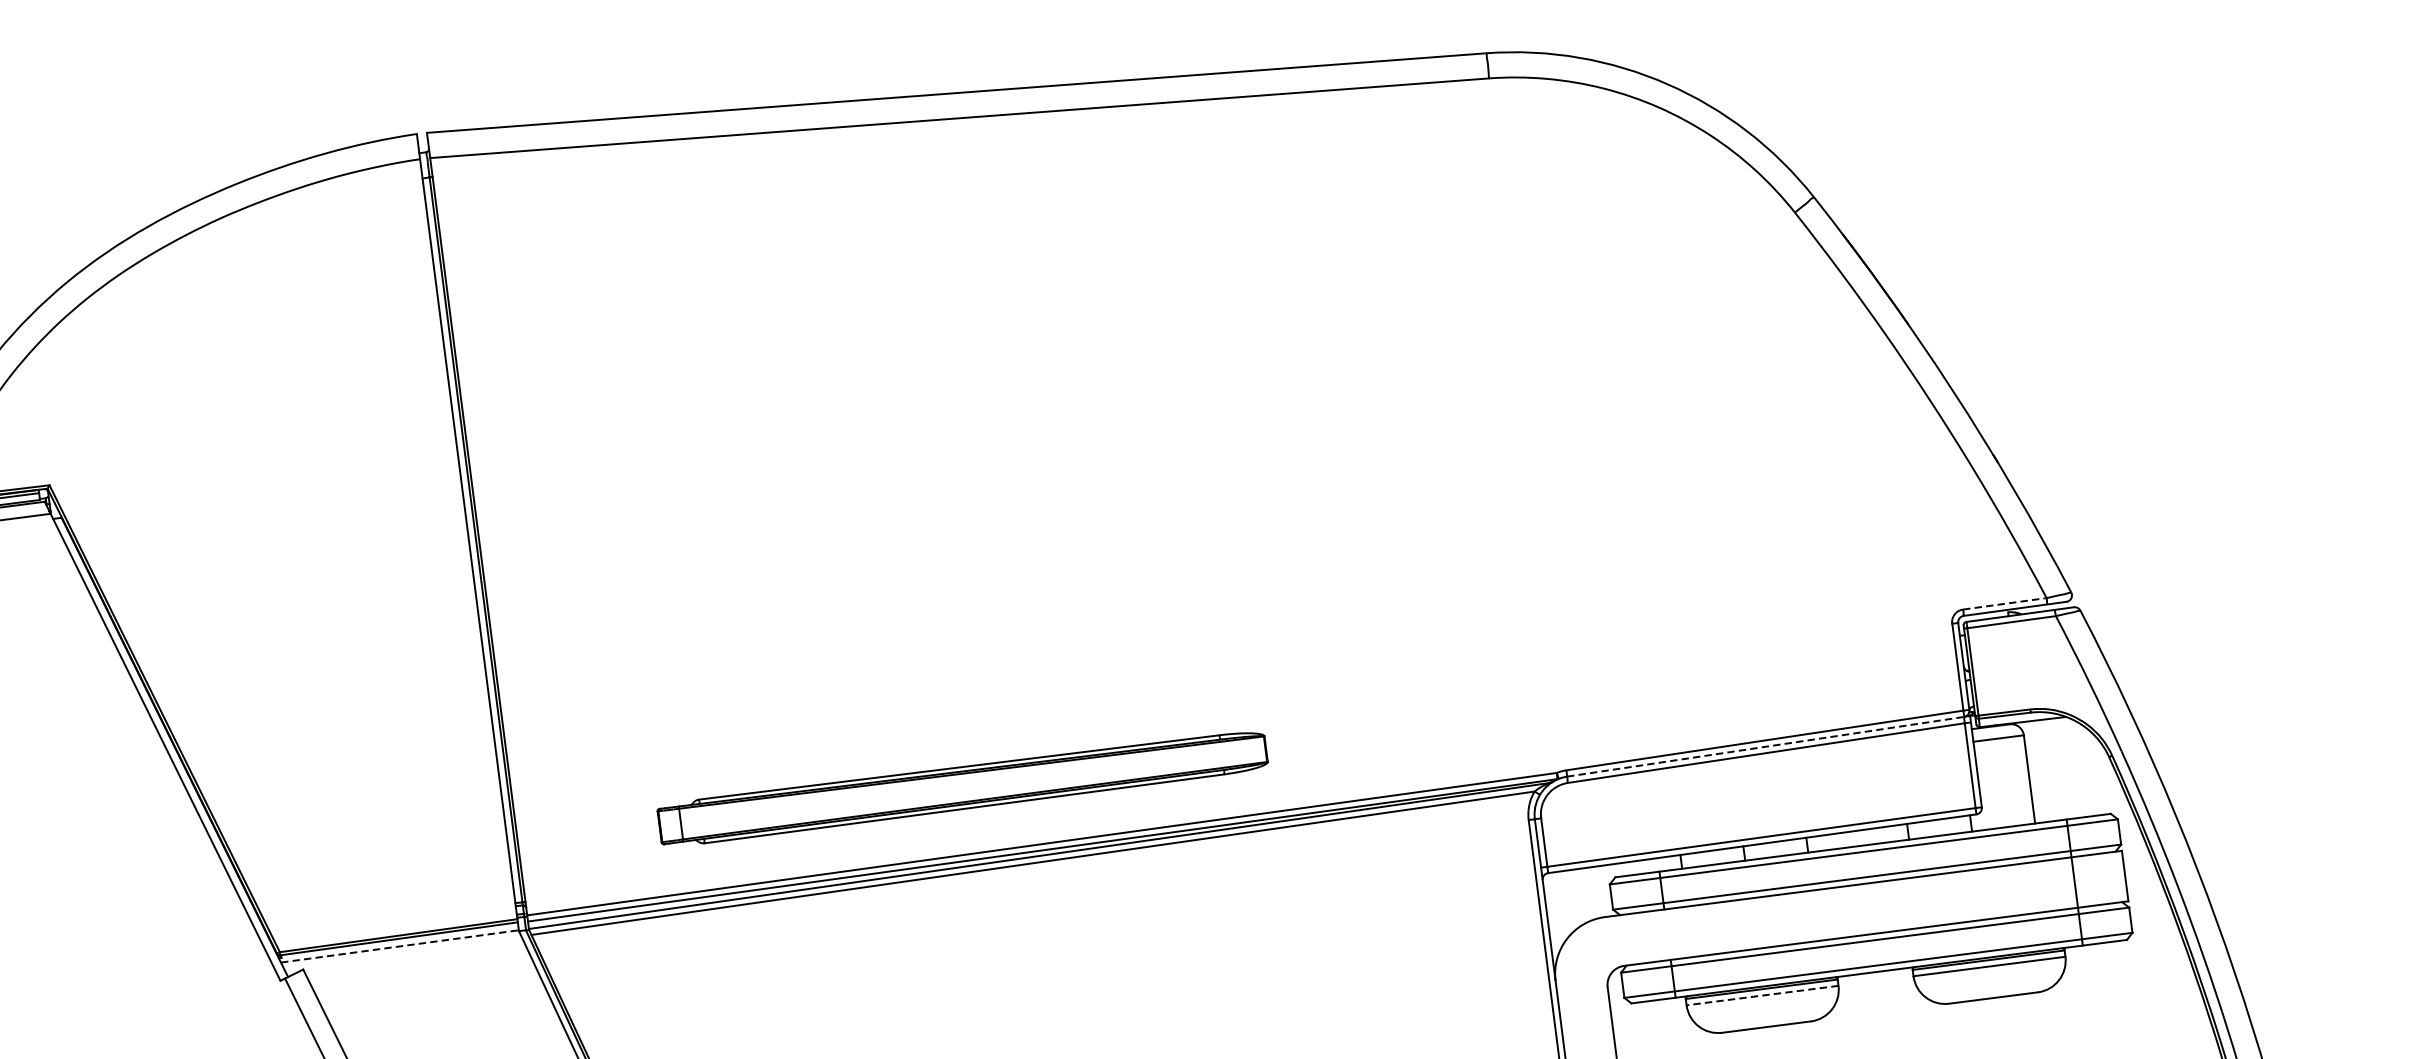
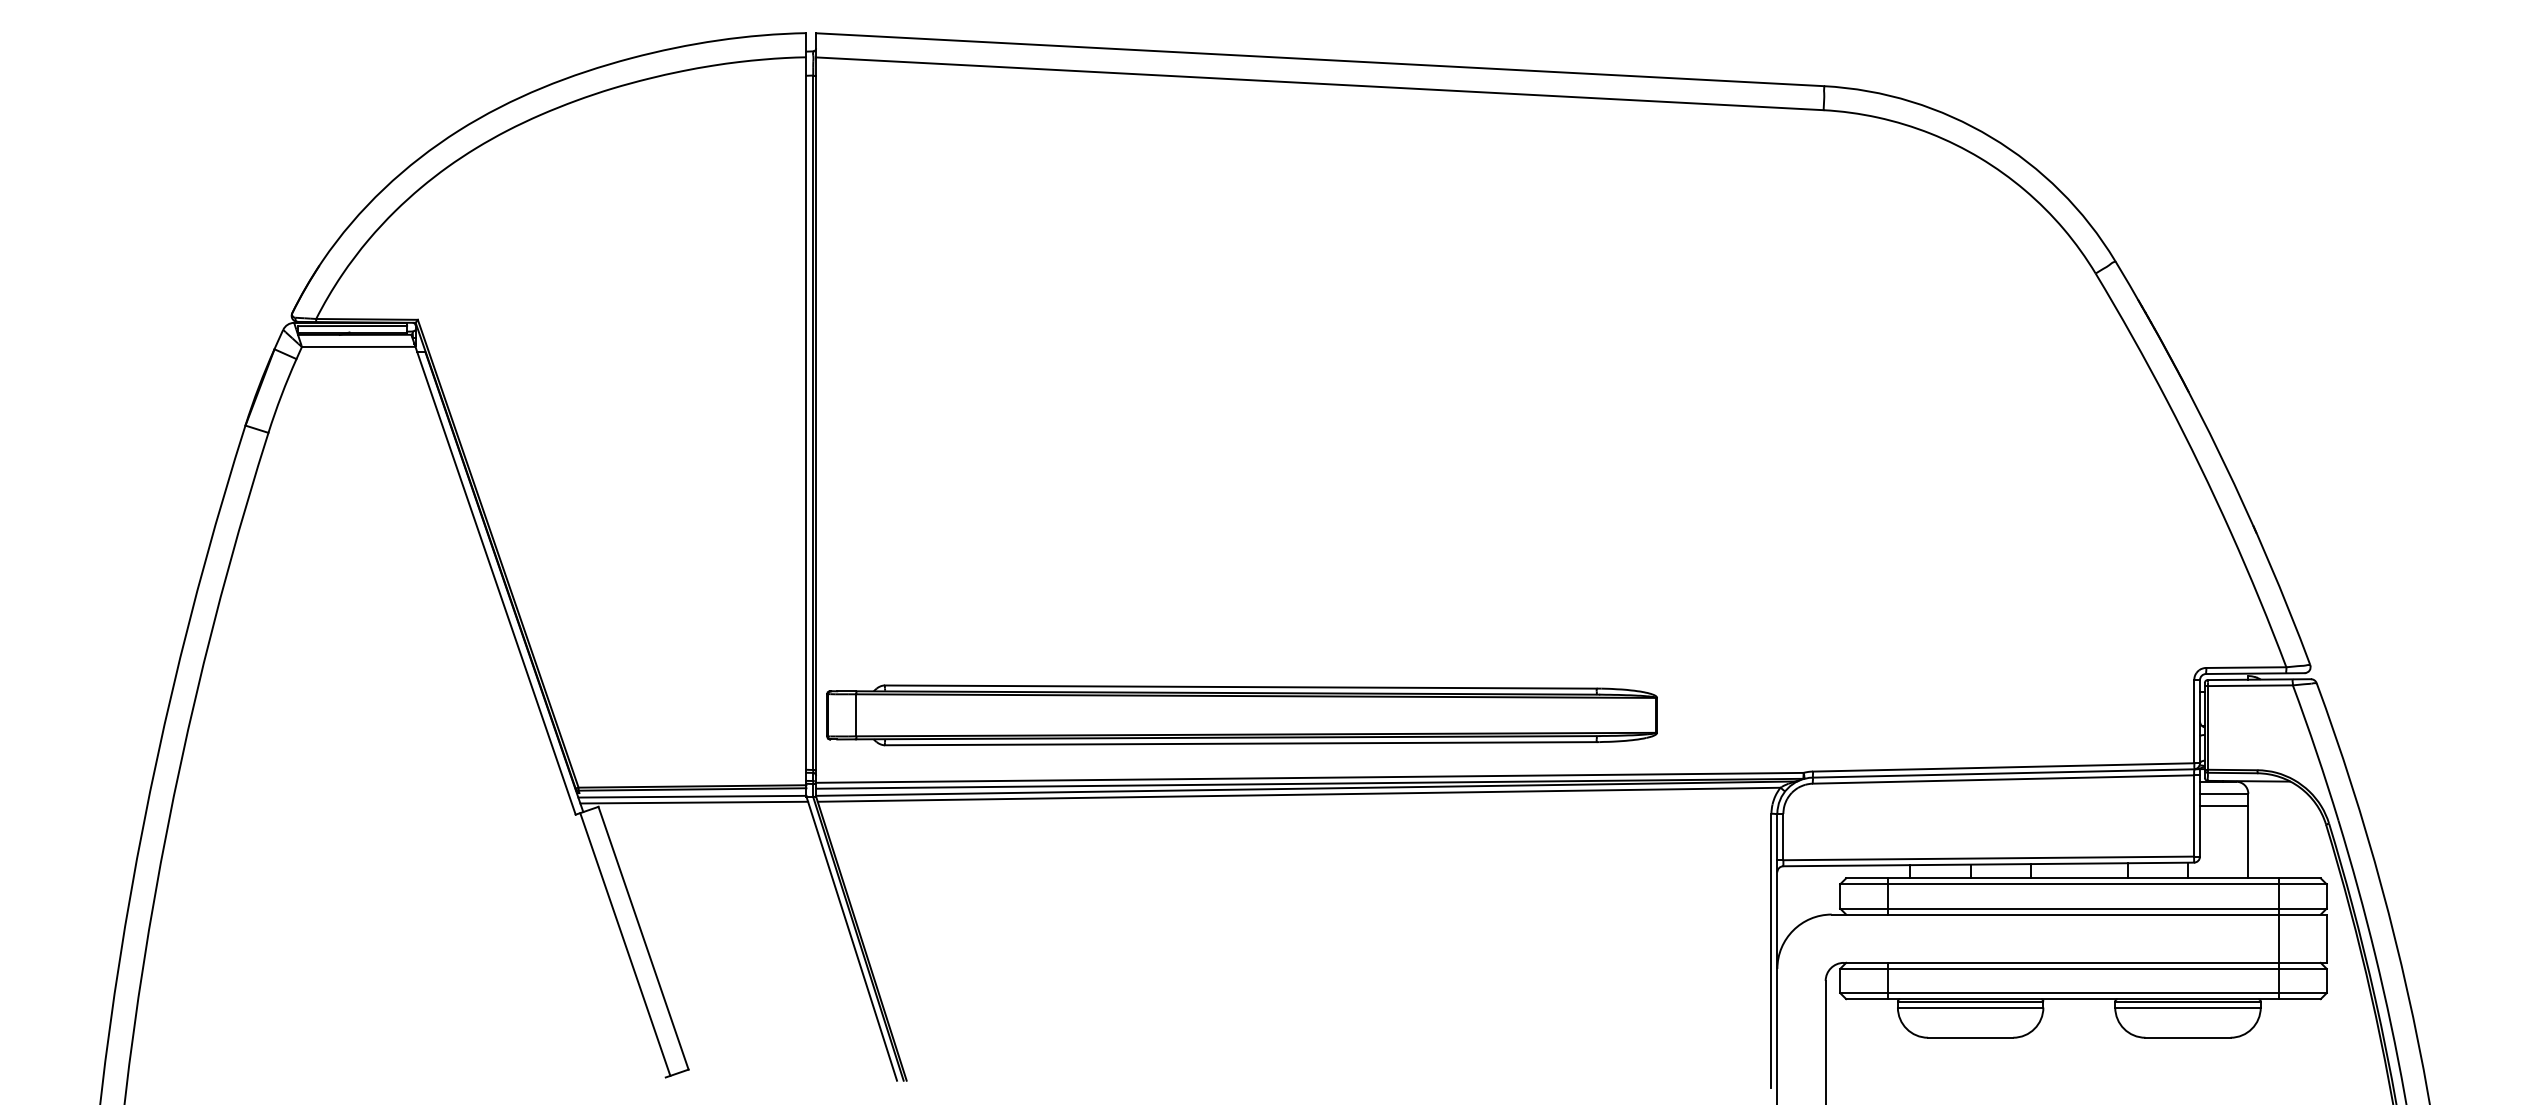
line: (2005, 603) -> (2246, 667), dashed -> solid
line: (1768, 746) -> (2006, 773), dashed -> solid
line: (2000, 750) -> (2224, 805), added
part: (962, 788) -> (1241, 715), size x1.43
line: (399, 946) -> (692, 796), dashed -> solid
line: (402, 952) -> (694, 802), added
line: (1762, 995) -> (1970, 1007), dashed -> solid

